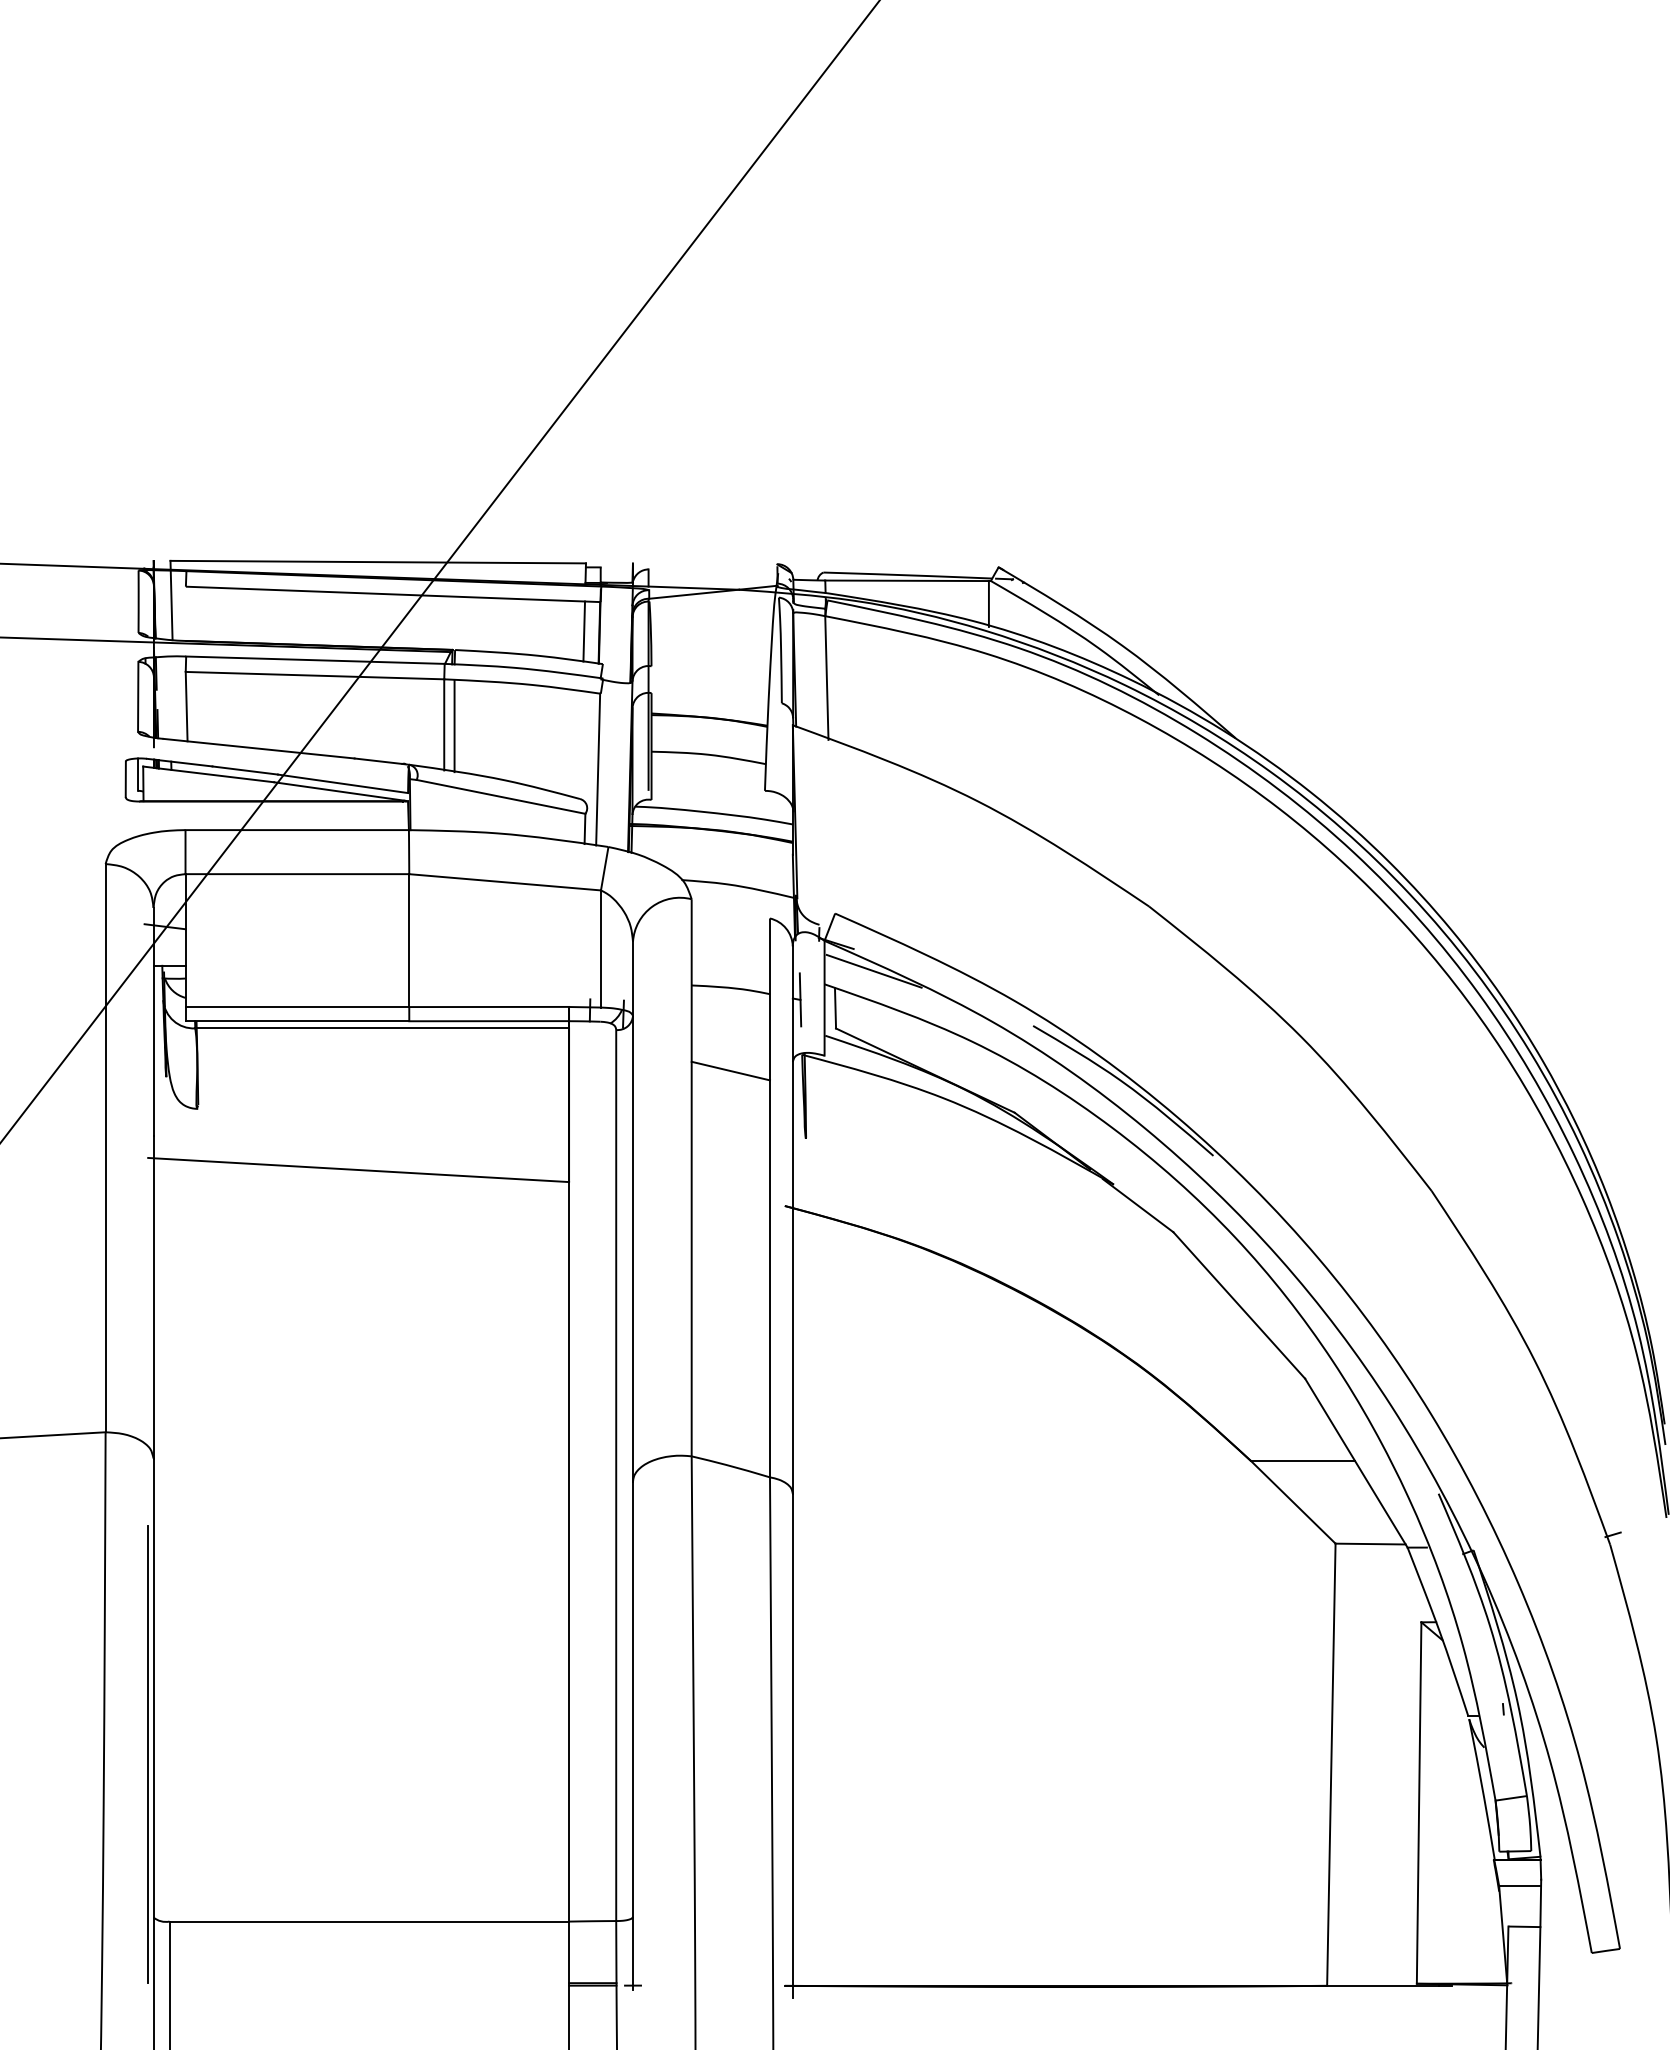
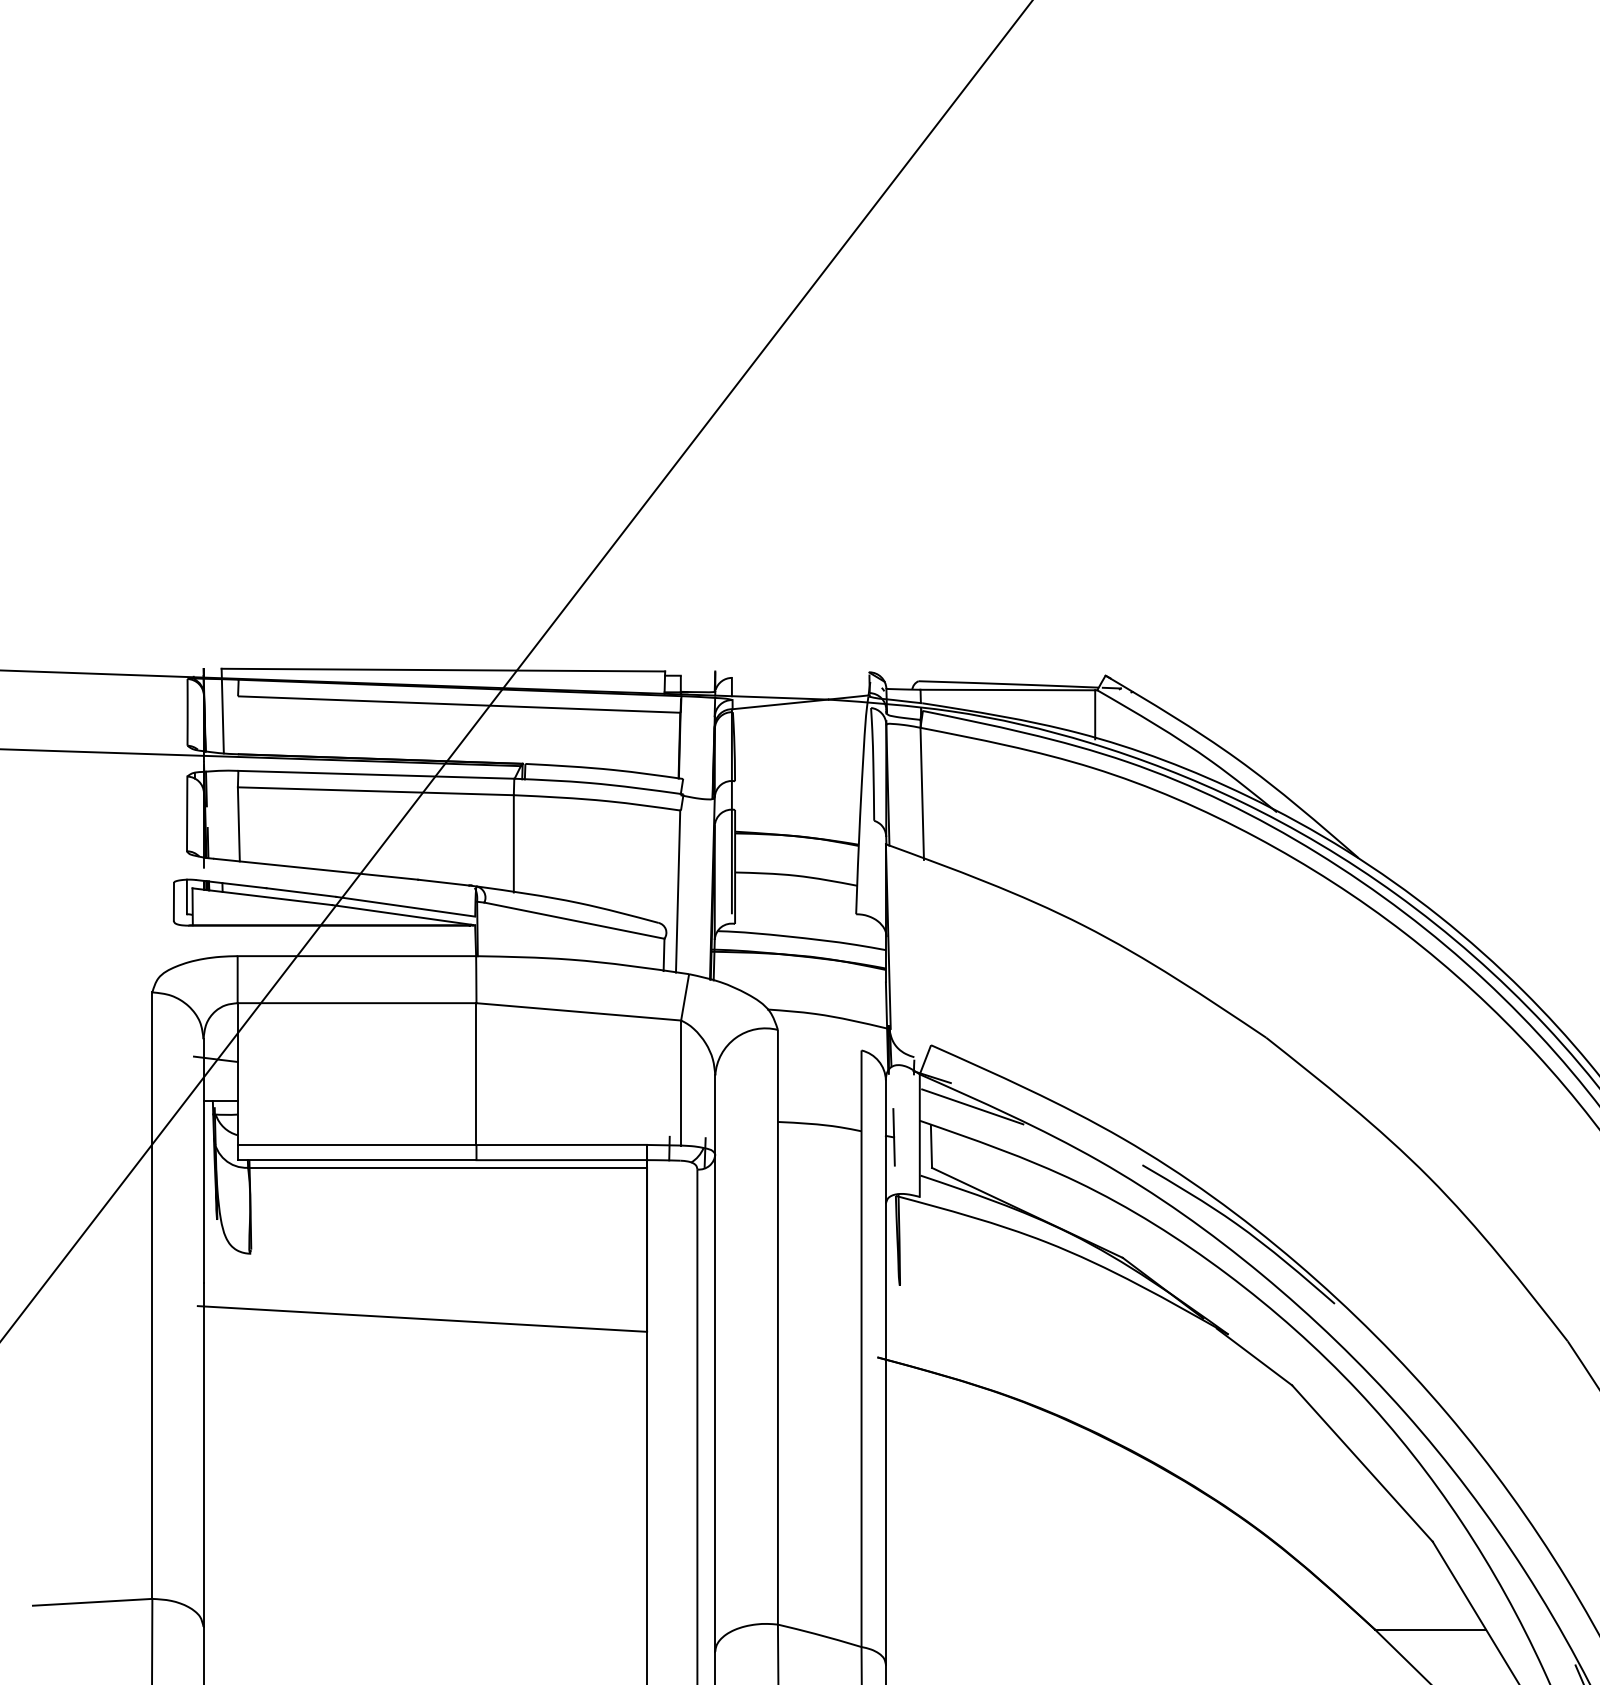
line: (584, 631) -> (663, 744), removed
line: (454, 725) -> (524, 844), removed
line: (730, 1070) -> (819, 1212), removed

